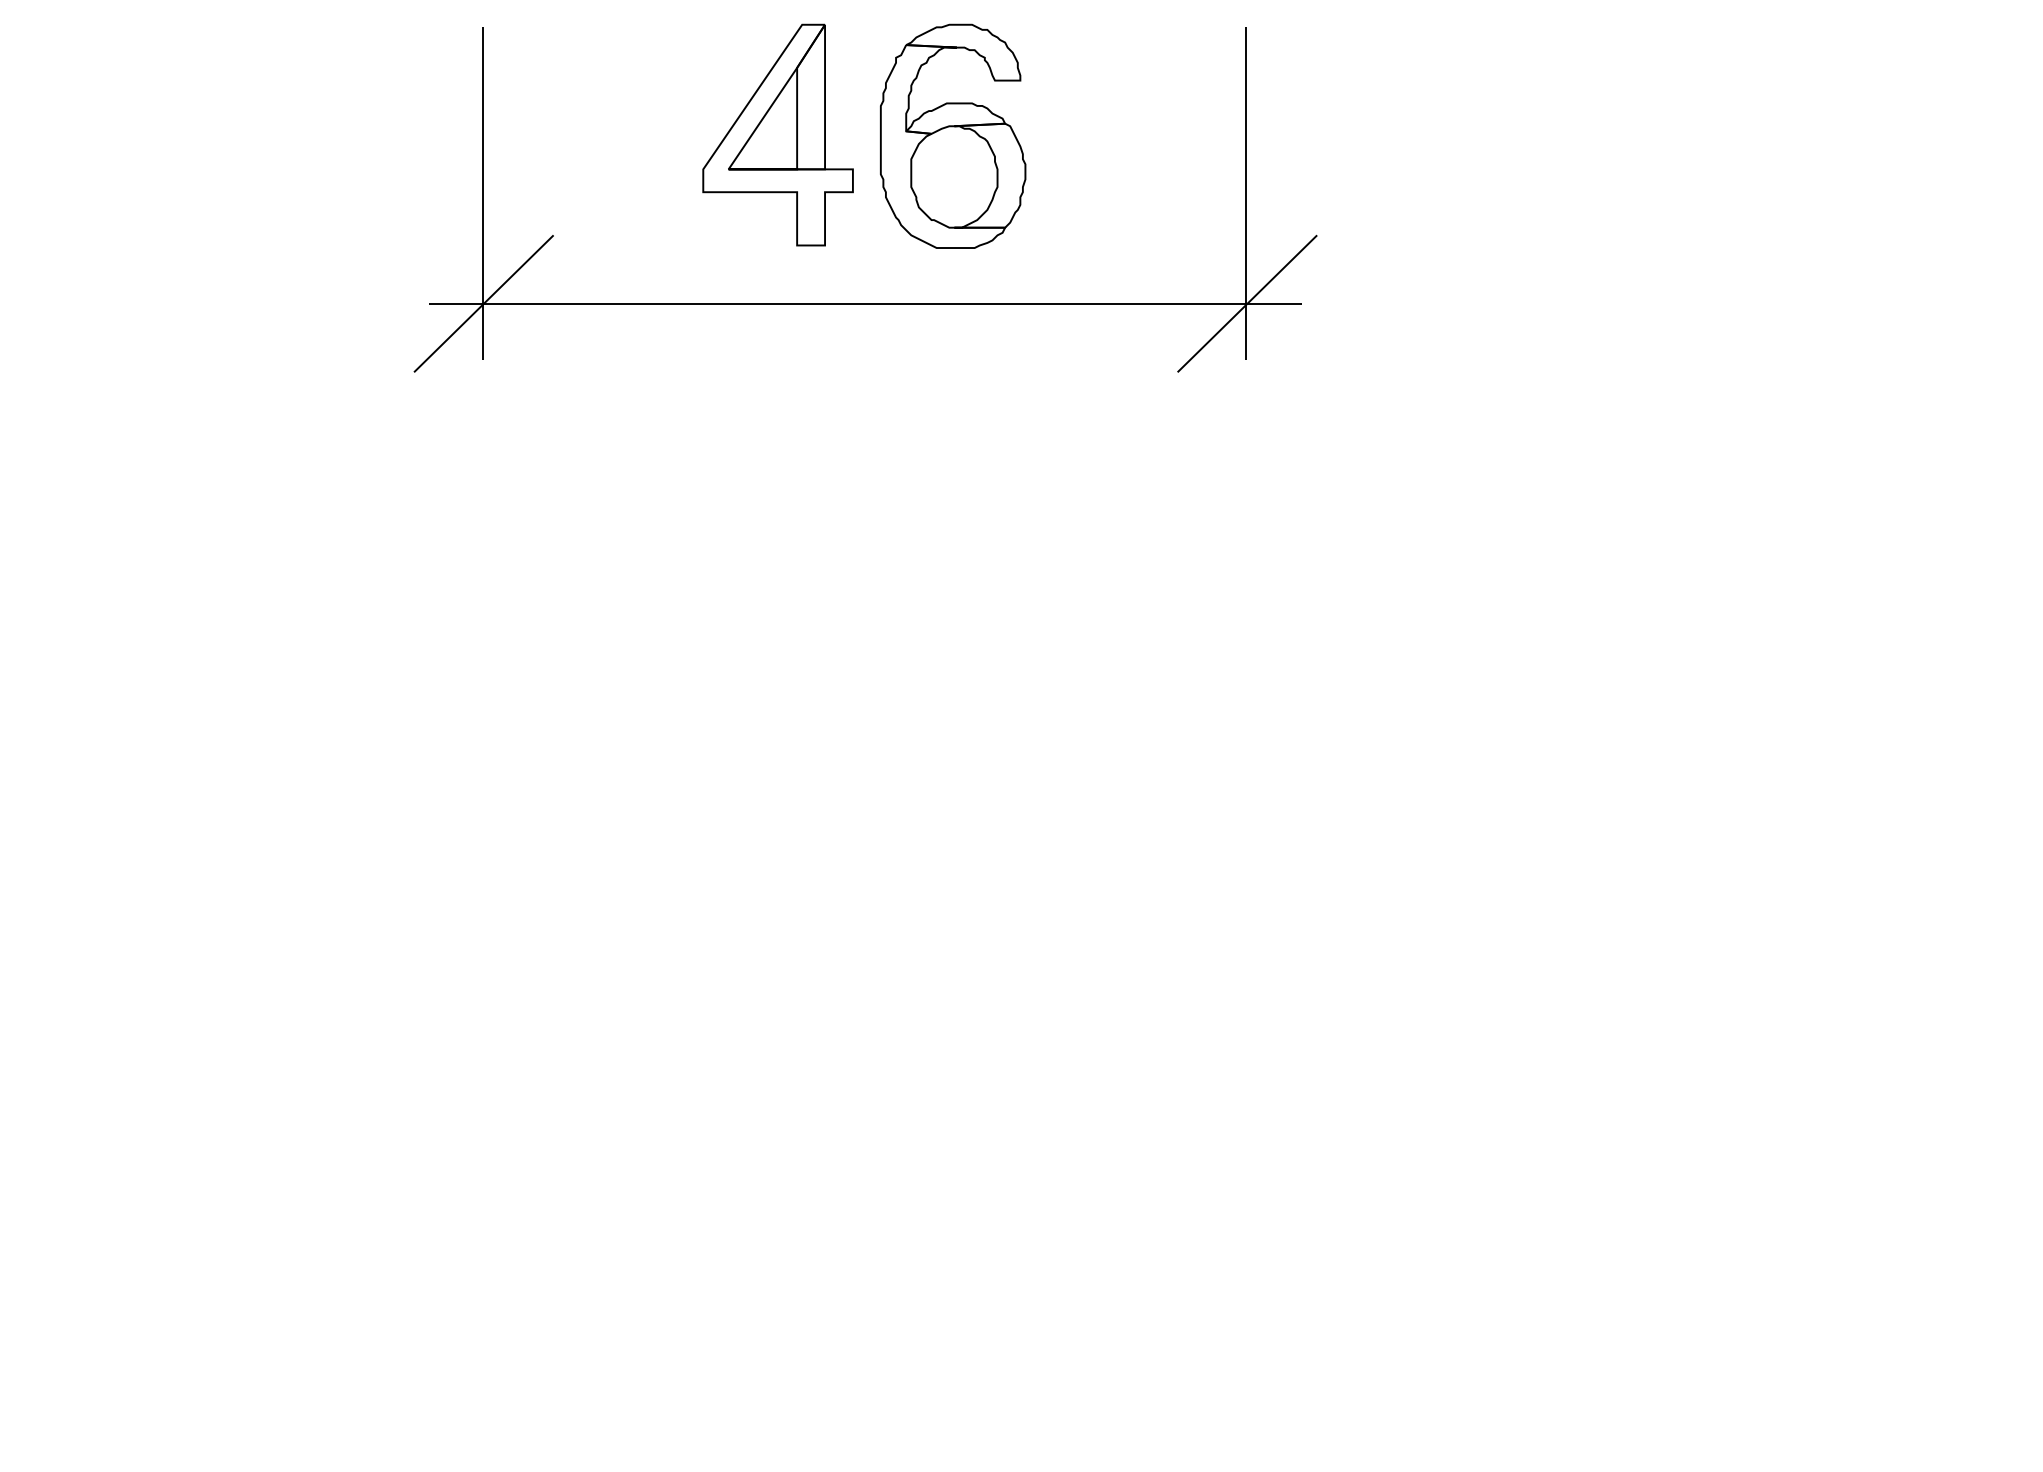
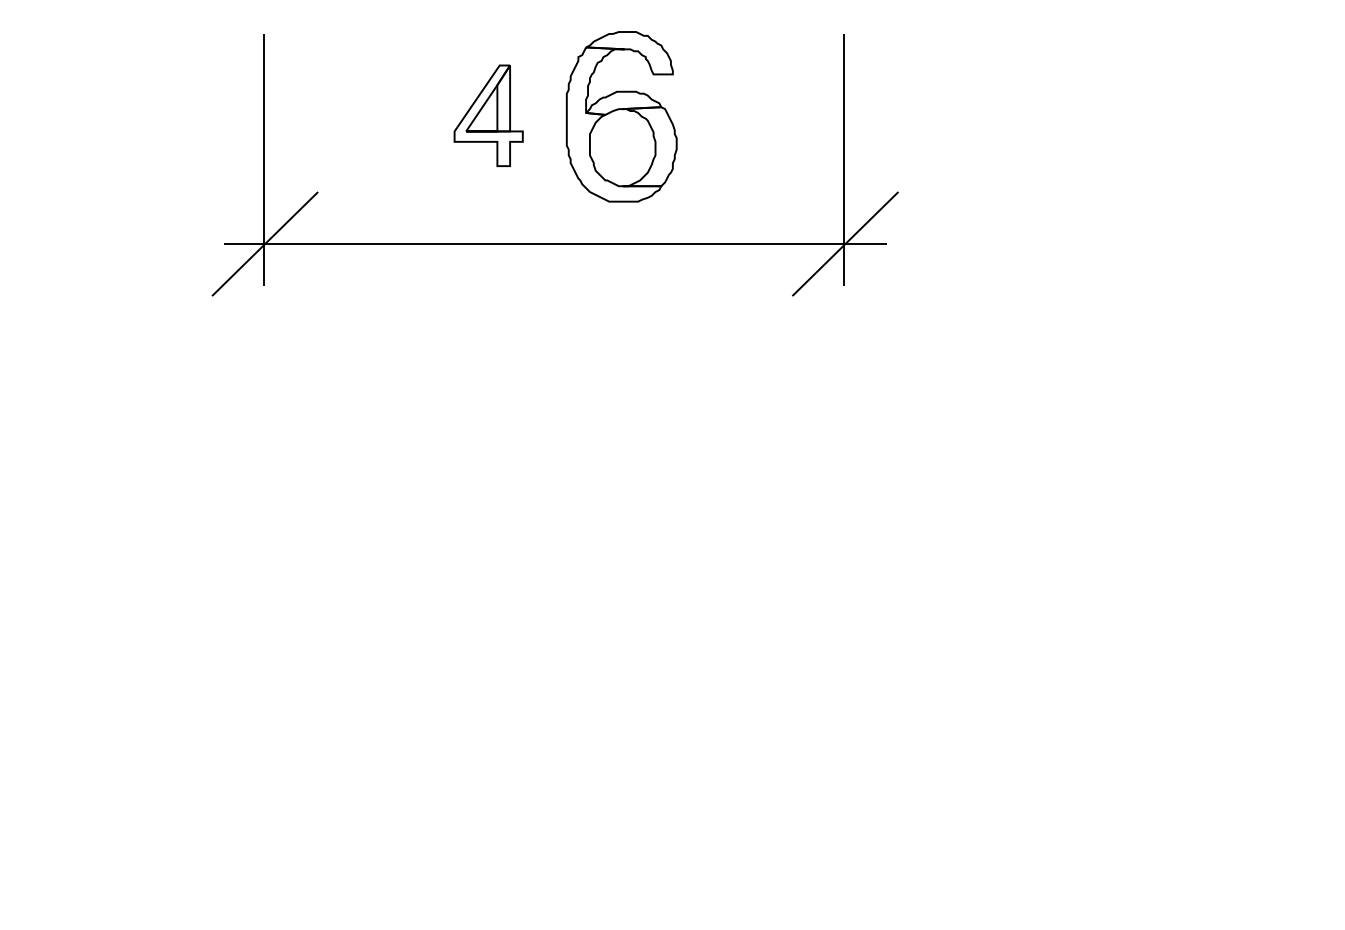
part: (777, 134) -> (488, 115), size x0.6

